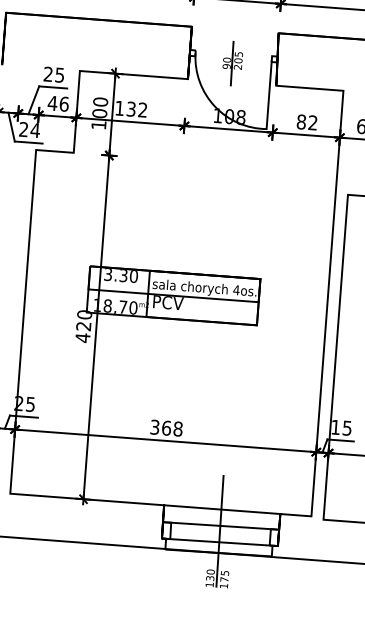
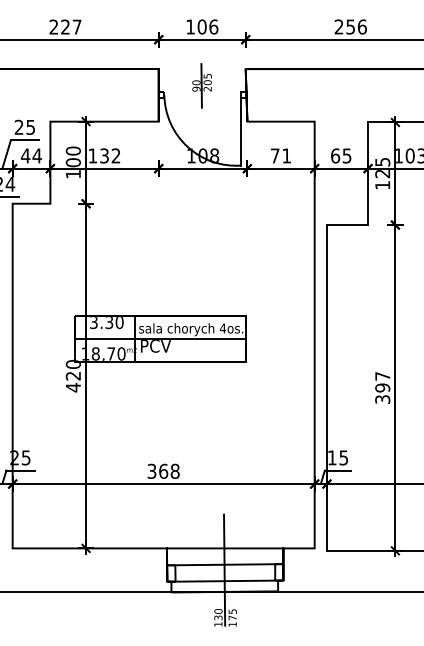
part: (232, 63) -> (201, 85), moved
text: (64, 103) -> (37, 155), 46 -> 44
text: (306, 121) -> (280, 155), 82 -> 71

